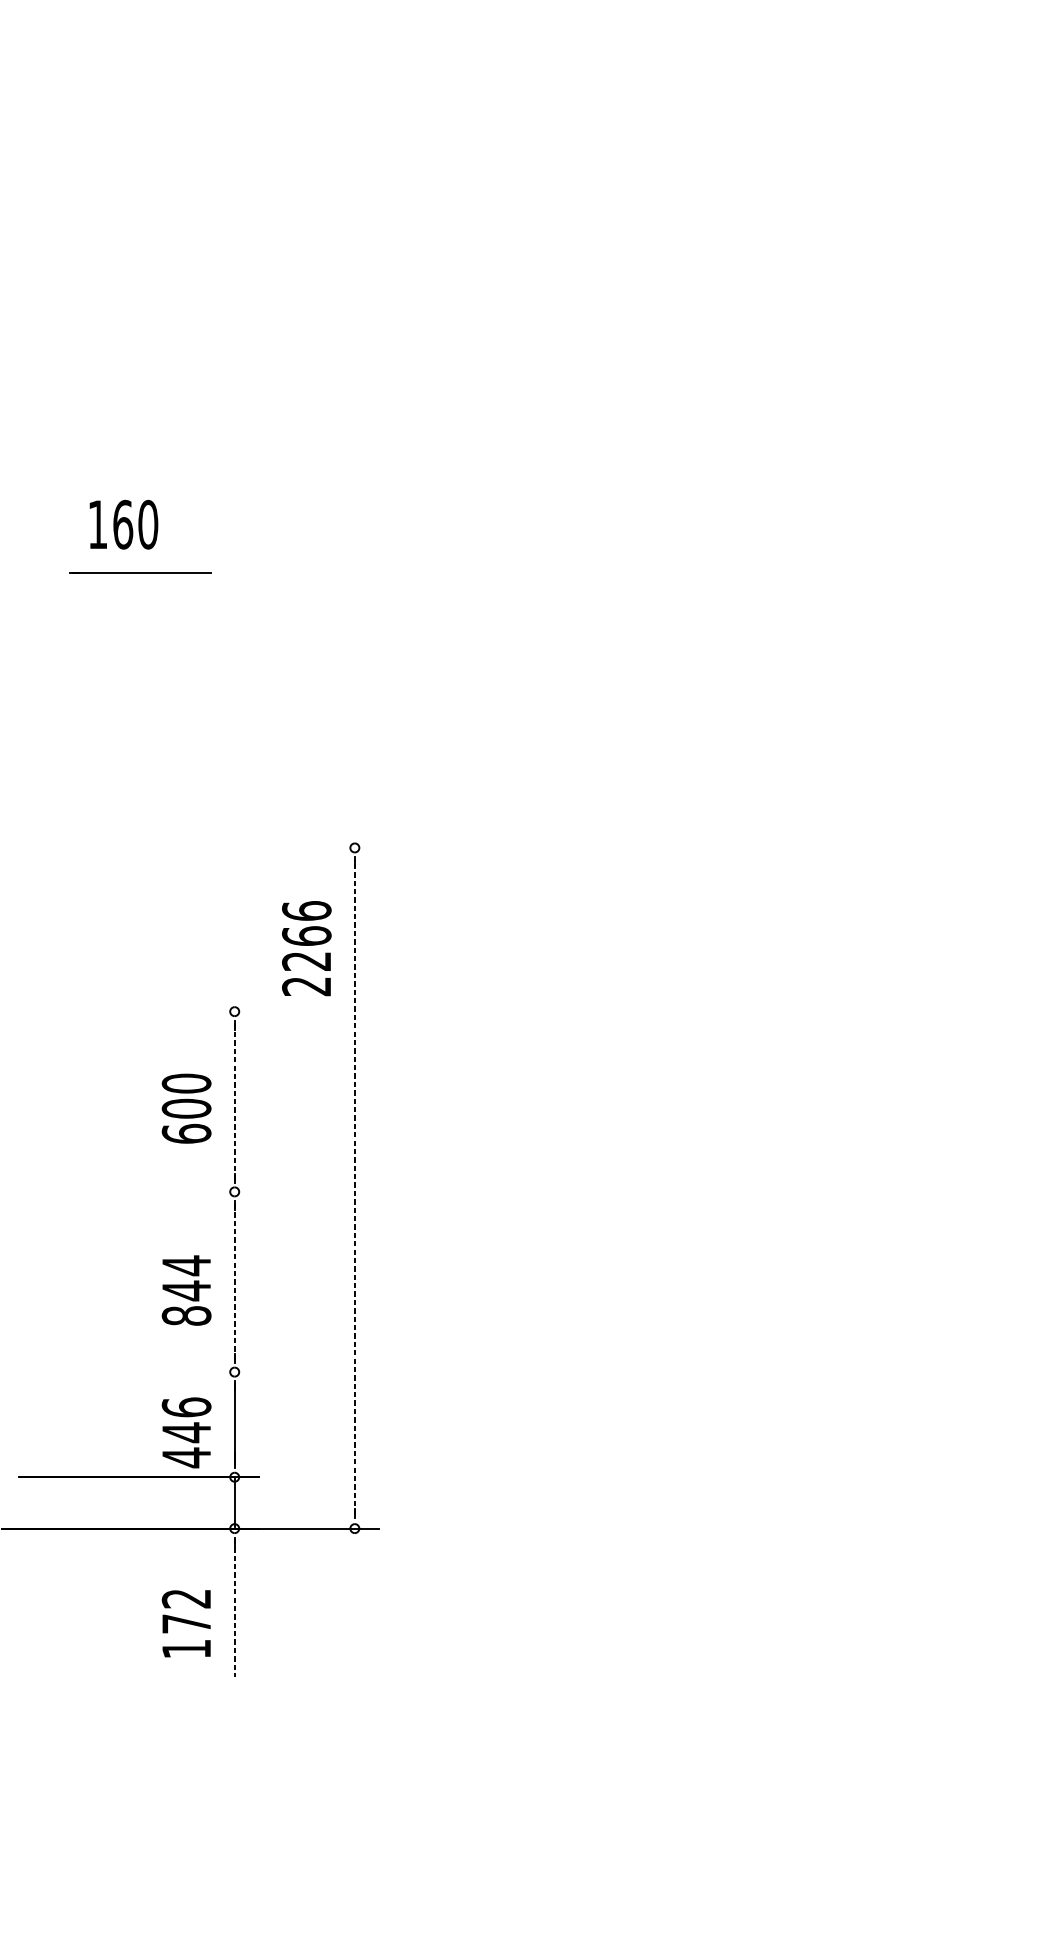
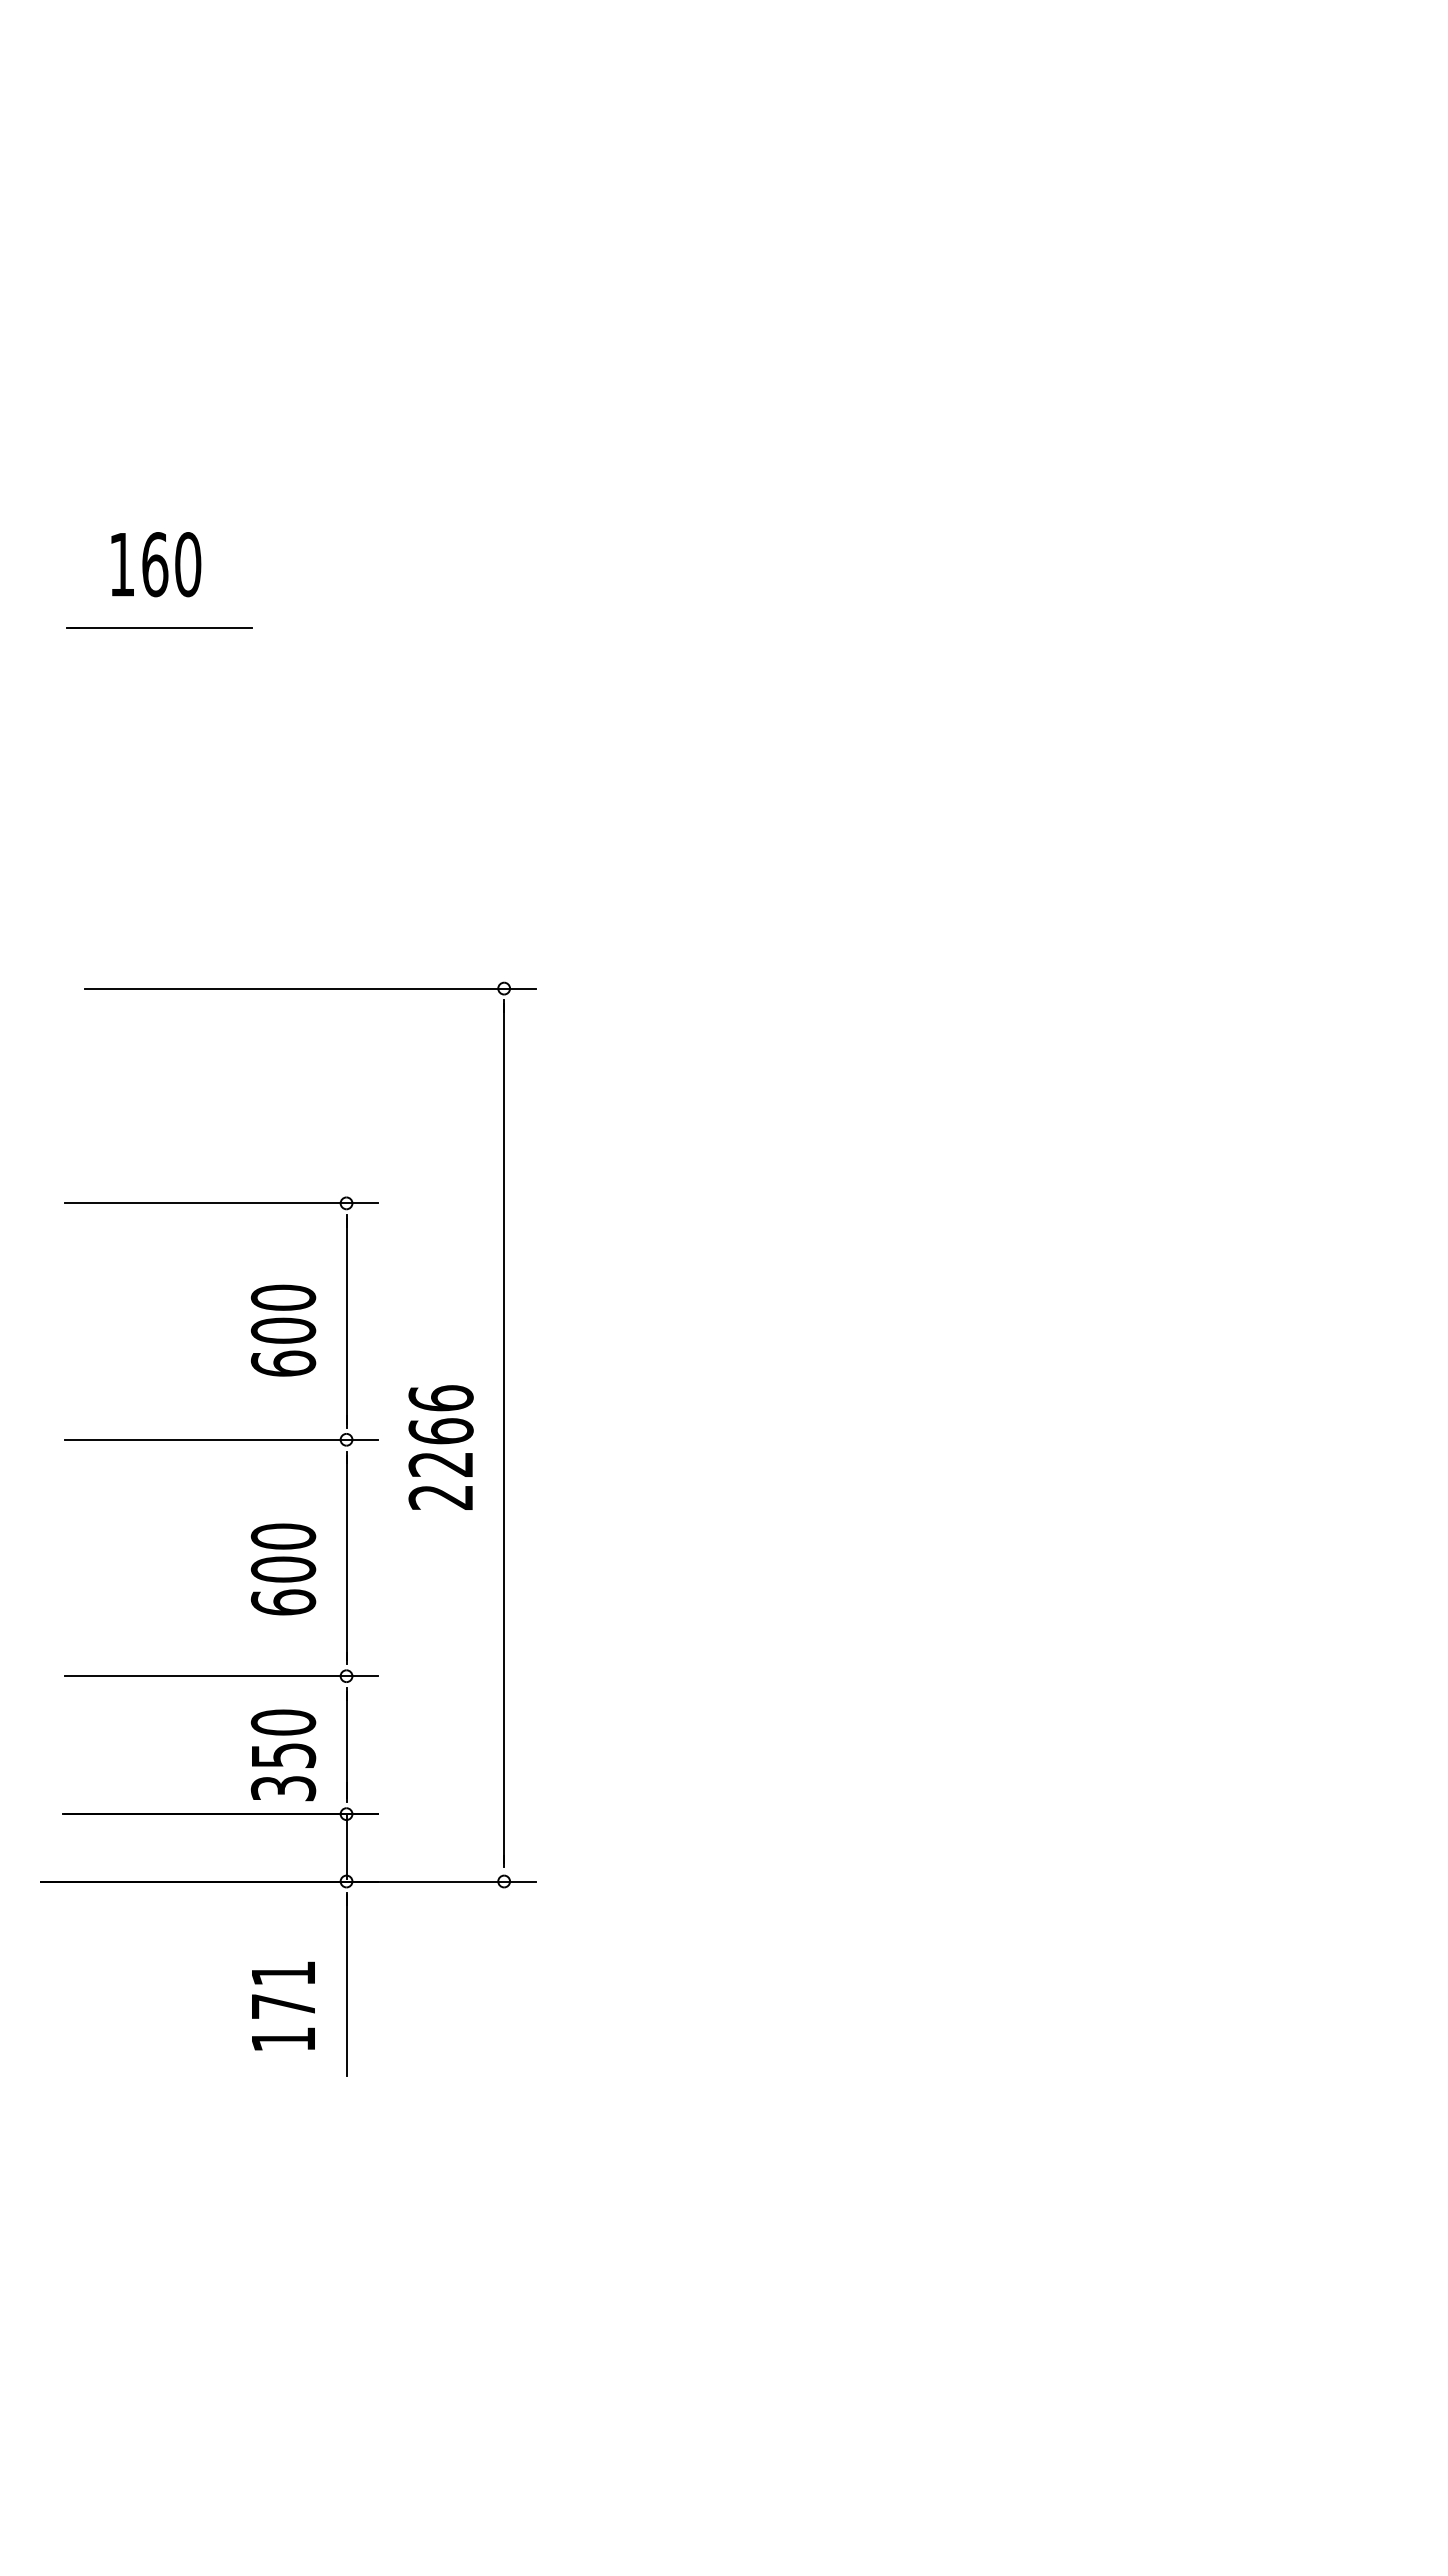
text: (124, 524) -> (156, 564), moved
line: (140, 572) -> (159, 627), moved
line: (207, 847) -> (310, 988), added
text: (306, 948) -> (440, 1447), moved
line: (139, 1011) -> (221, 1203), added
line: (234, 1101) -> (346, 1321), dashed -> solid
line: (355, 1187) -> (504, 1433), dashed -> solid
line: (139, 1191) -> (221, 1439), added
line: (234, 1281) -> (346, 1557), dashed -> solid
text: (186, 1290) -> (283, 1569), 844 -> 600
line: (139, 1372) -> (221, 1676), added
text: (186, 1432) -> (283, 1755), 446 -> 350
text: (185, 1598) -> (282, 1973), 172 -> 171
line: (234, 1607) -> (346, 1985), dashed -> solid

